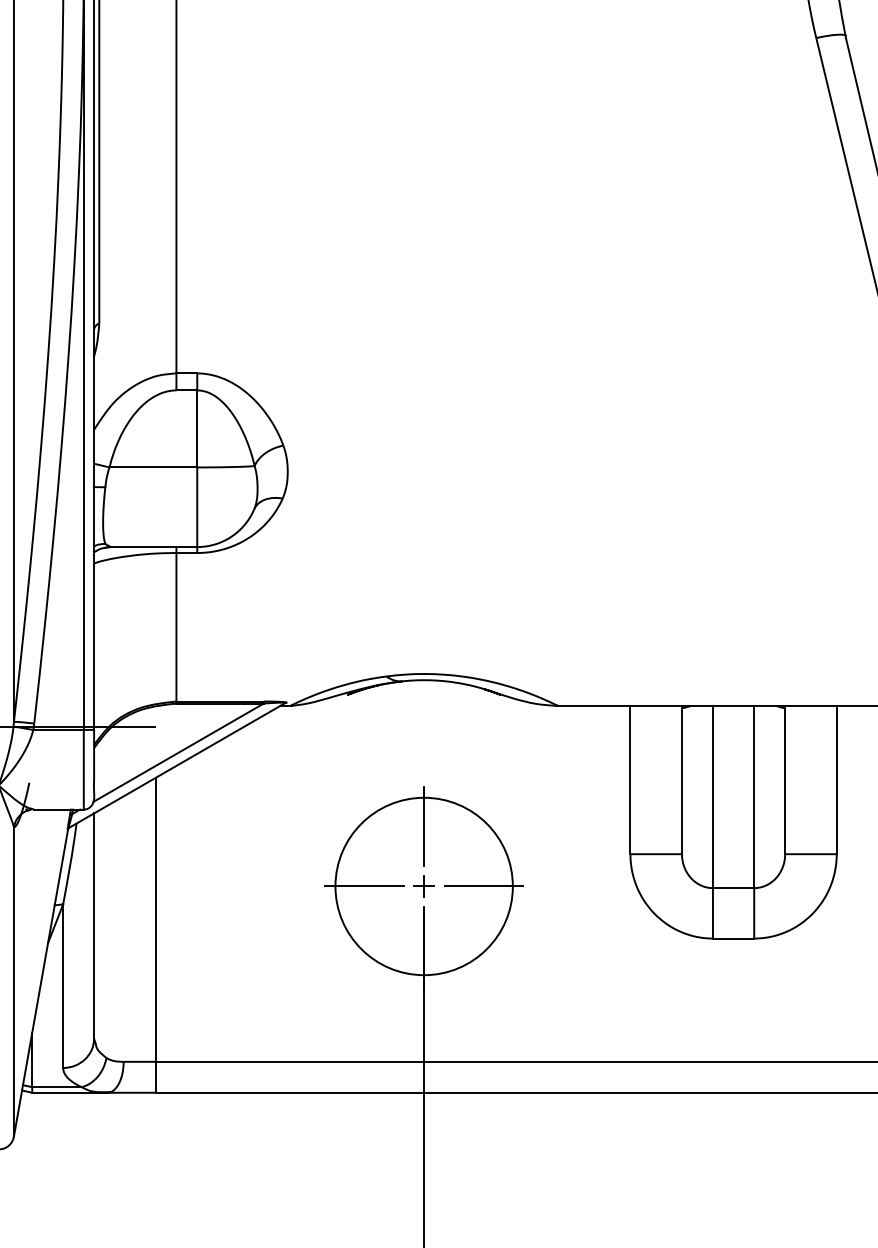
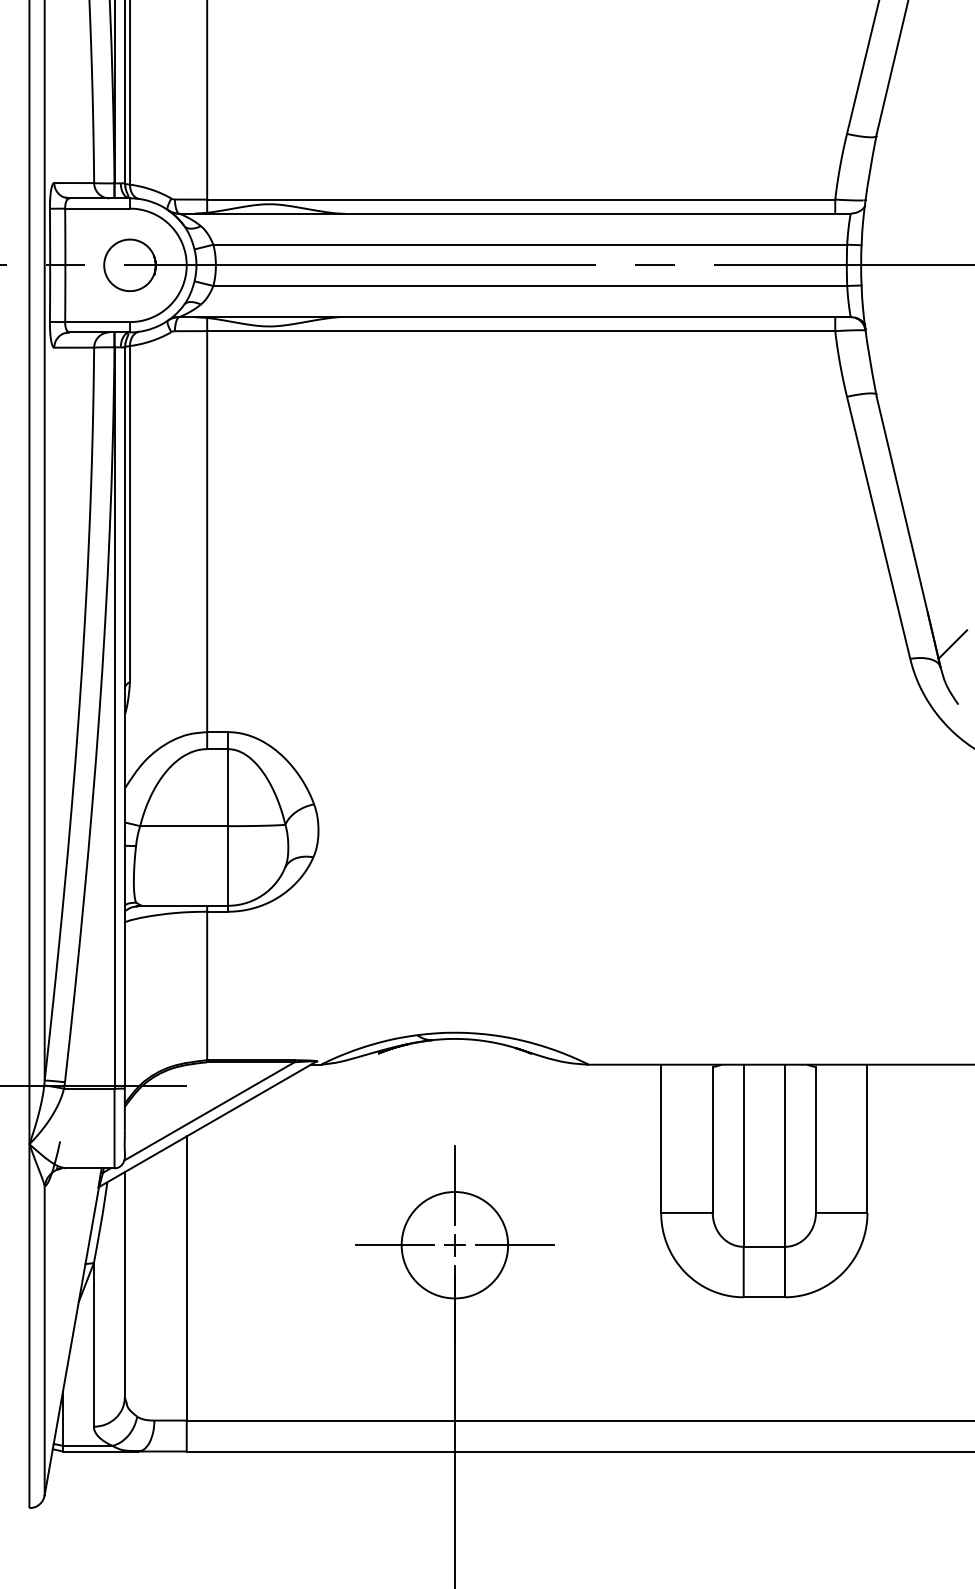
circle: (423, 885) -> (454, 1244), size x0.6

